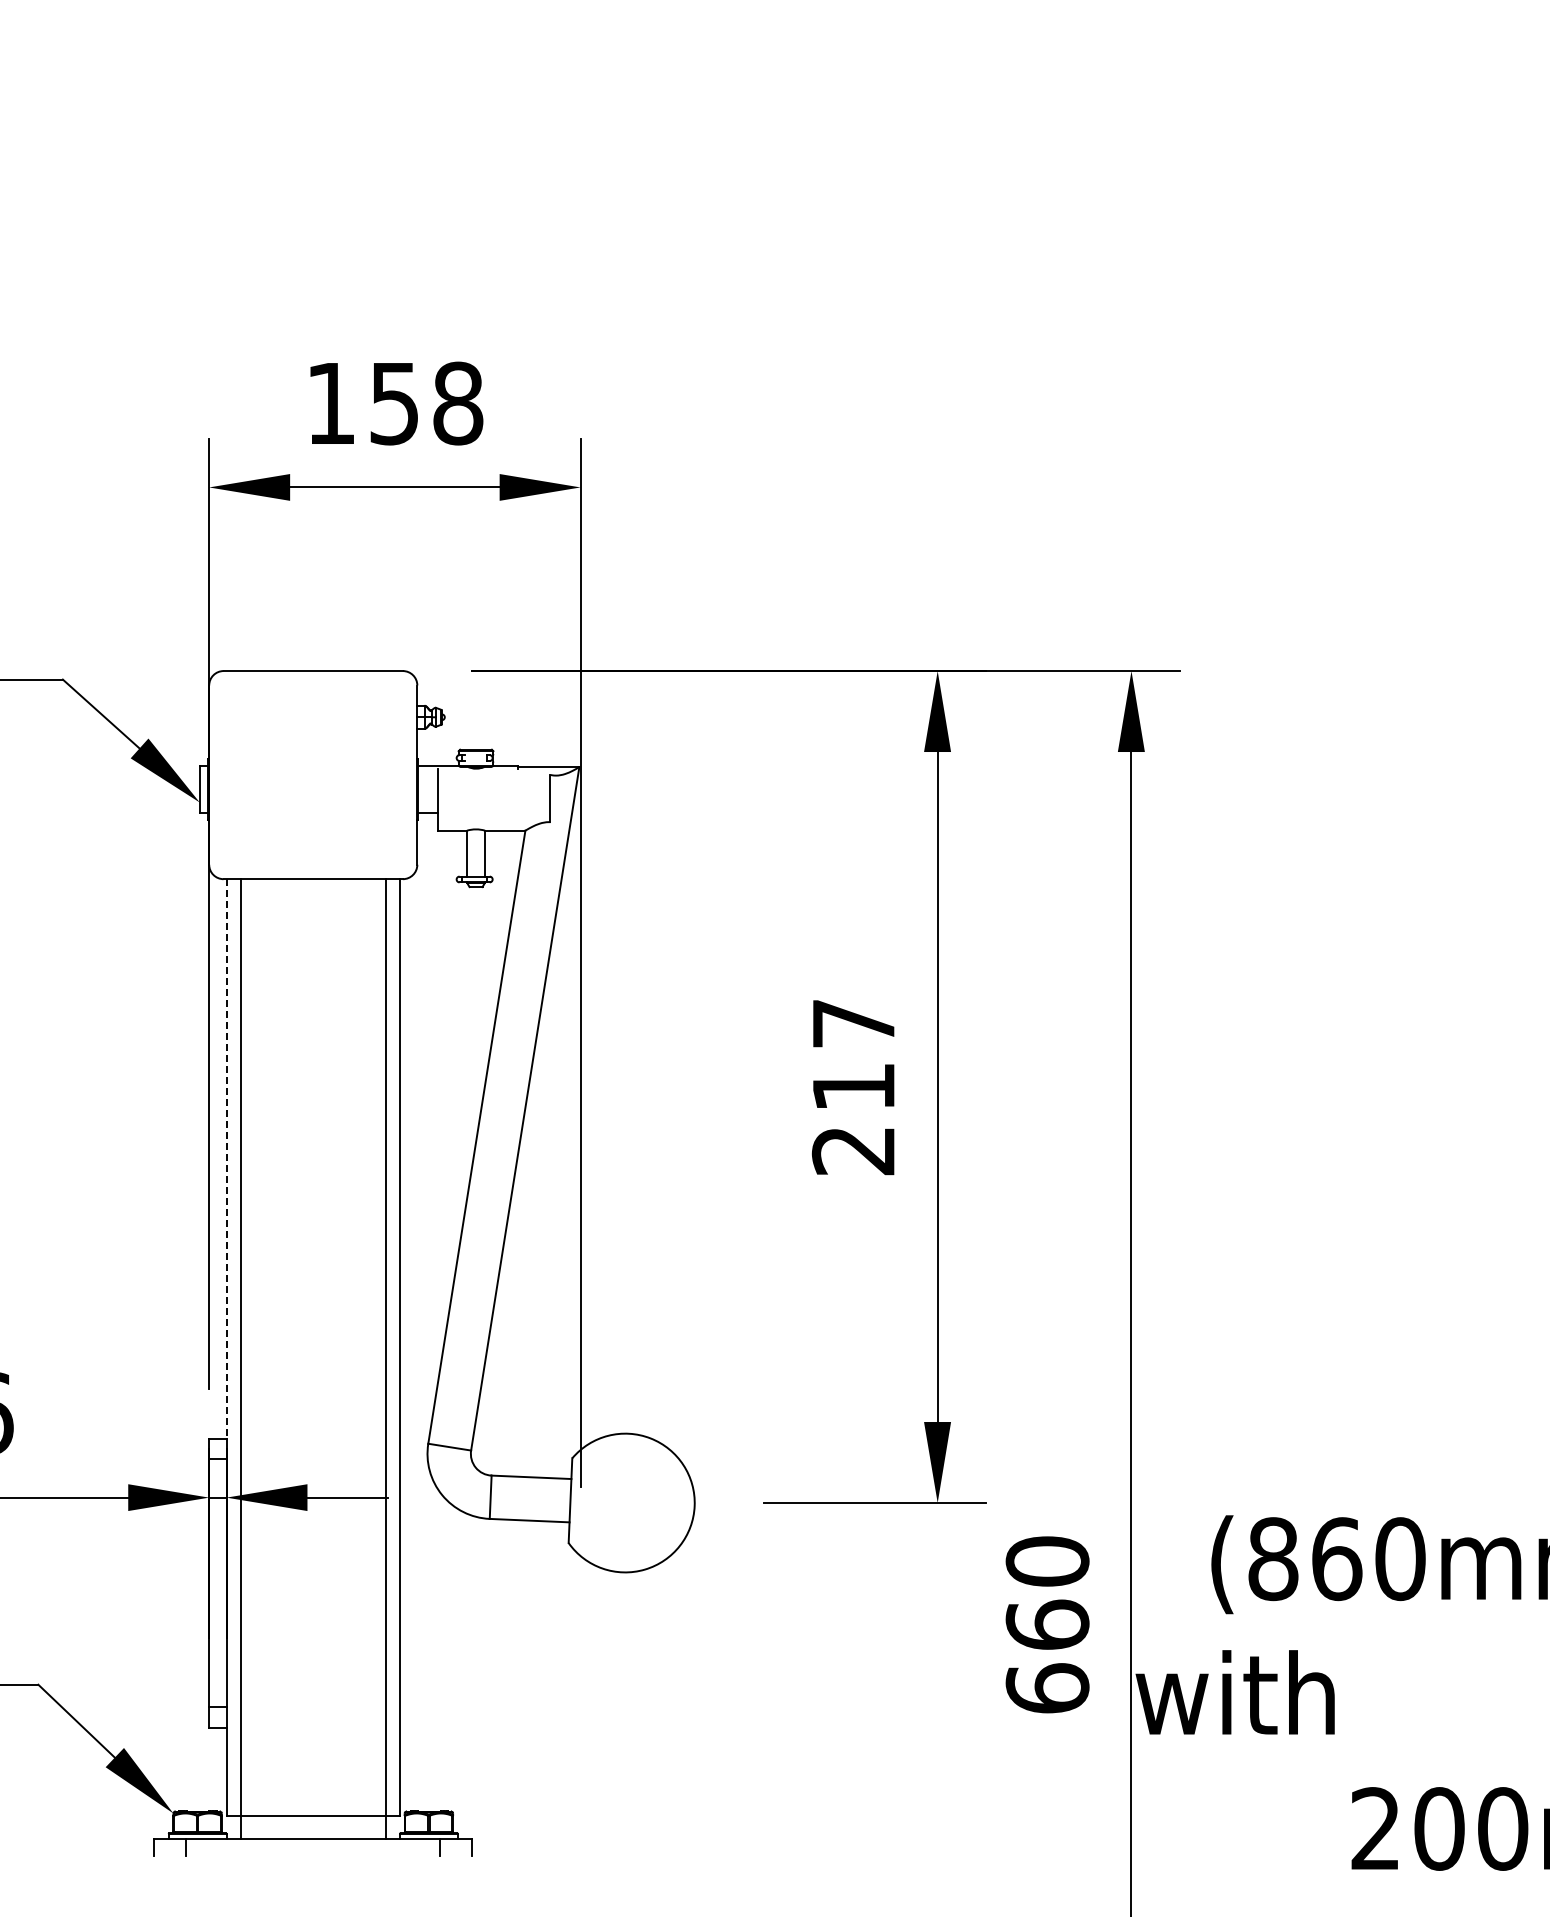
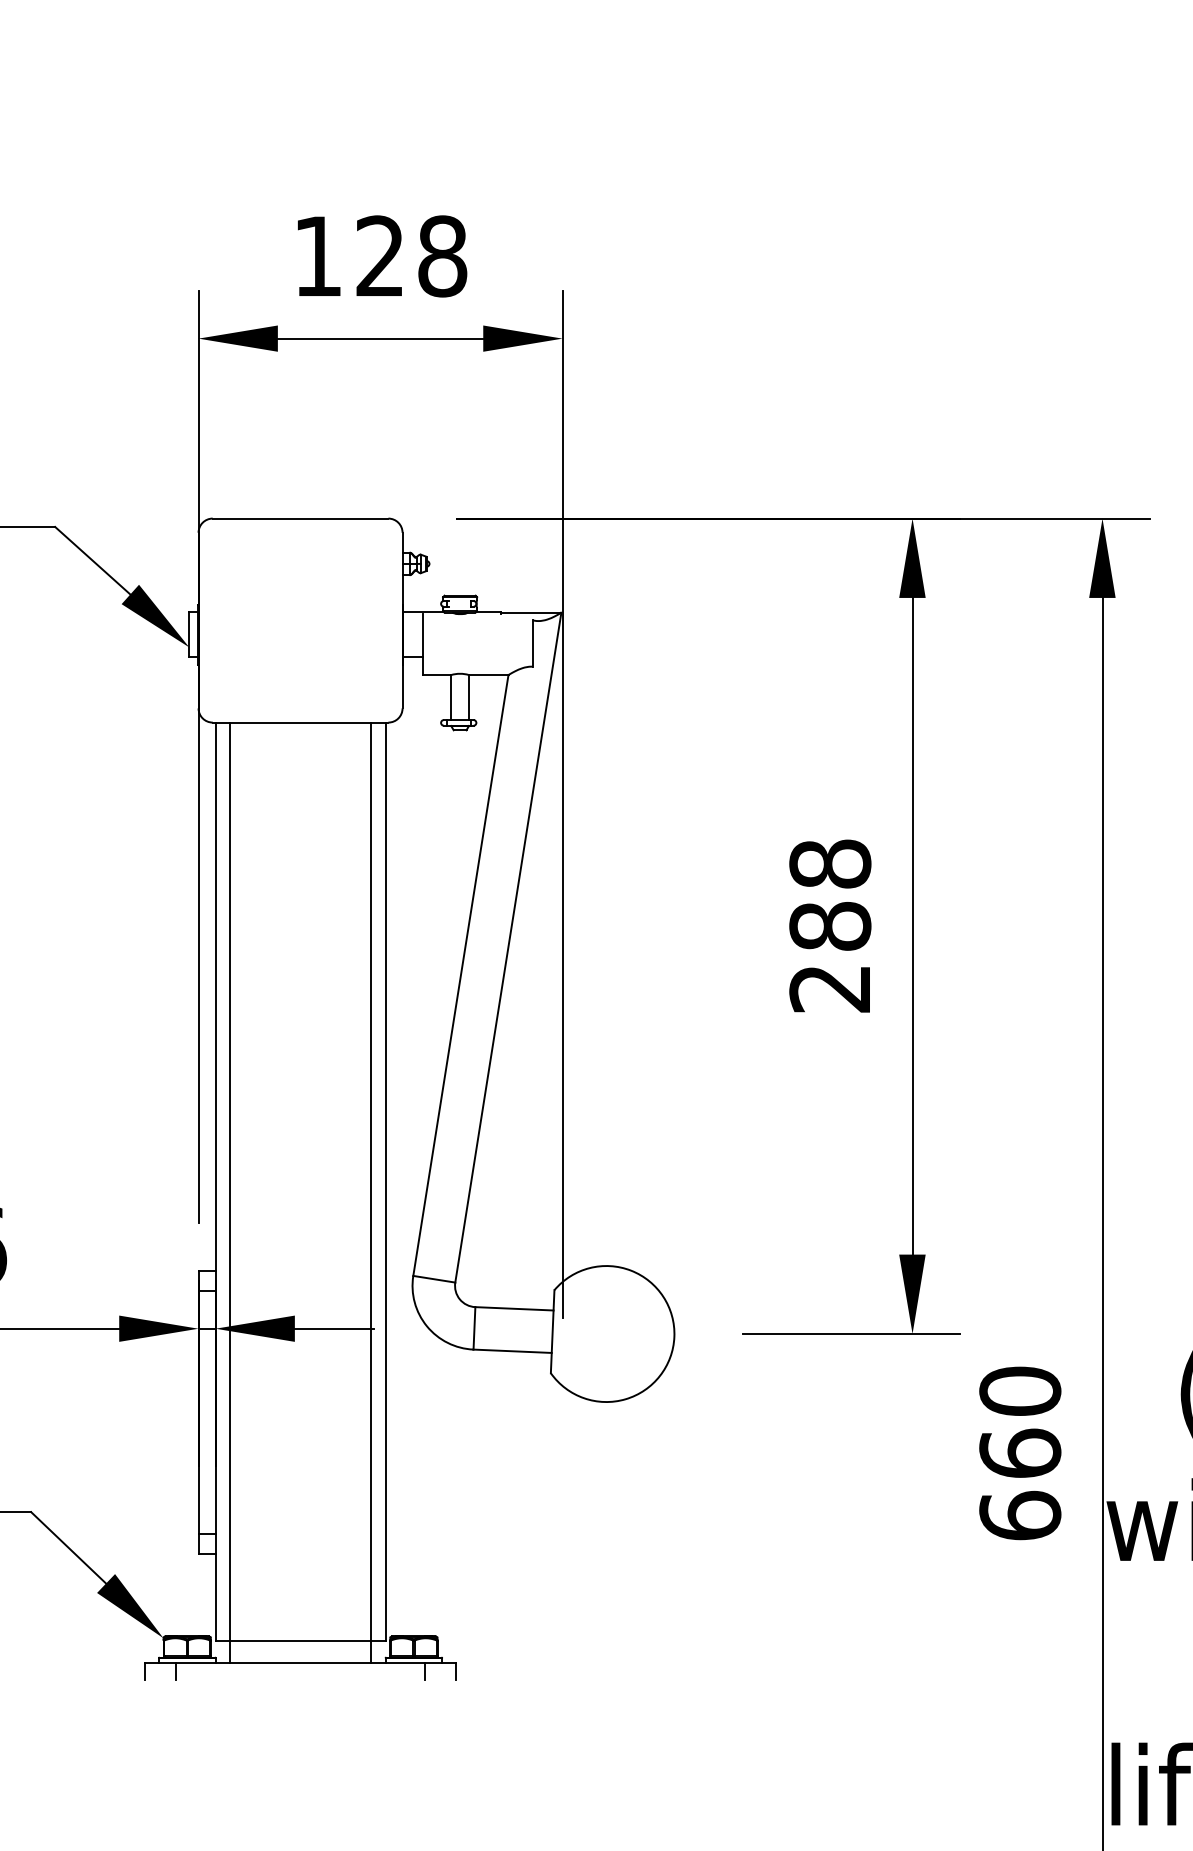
text: (393, 403) -> (379, 256), 158 -> 128
text: (853, 1055) -> (830, 895), 217 -> 288
line: (226, 1158) -> (215, 996), dashed -> solid

